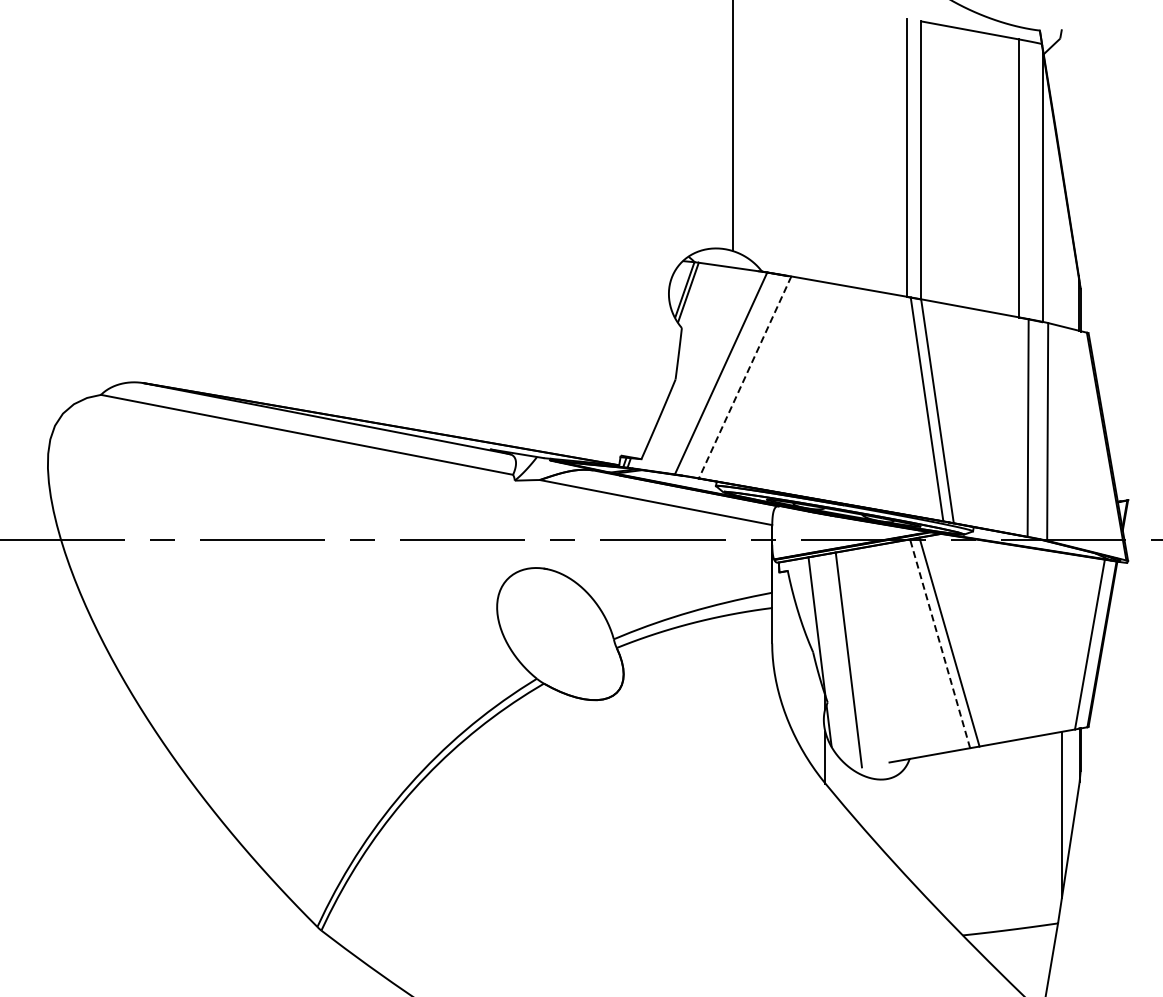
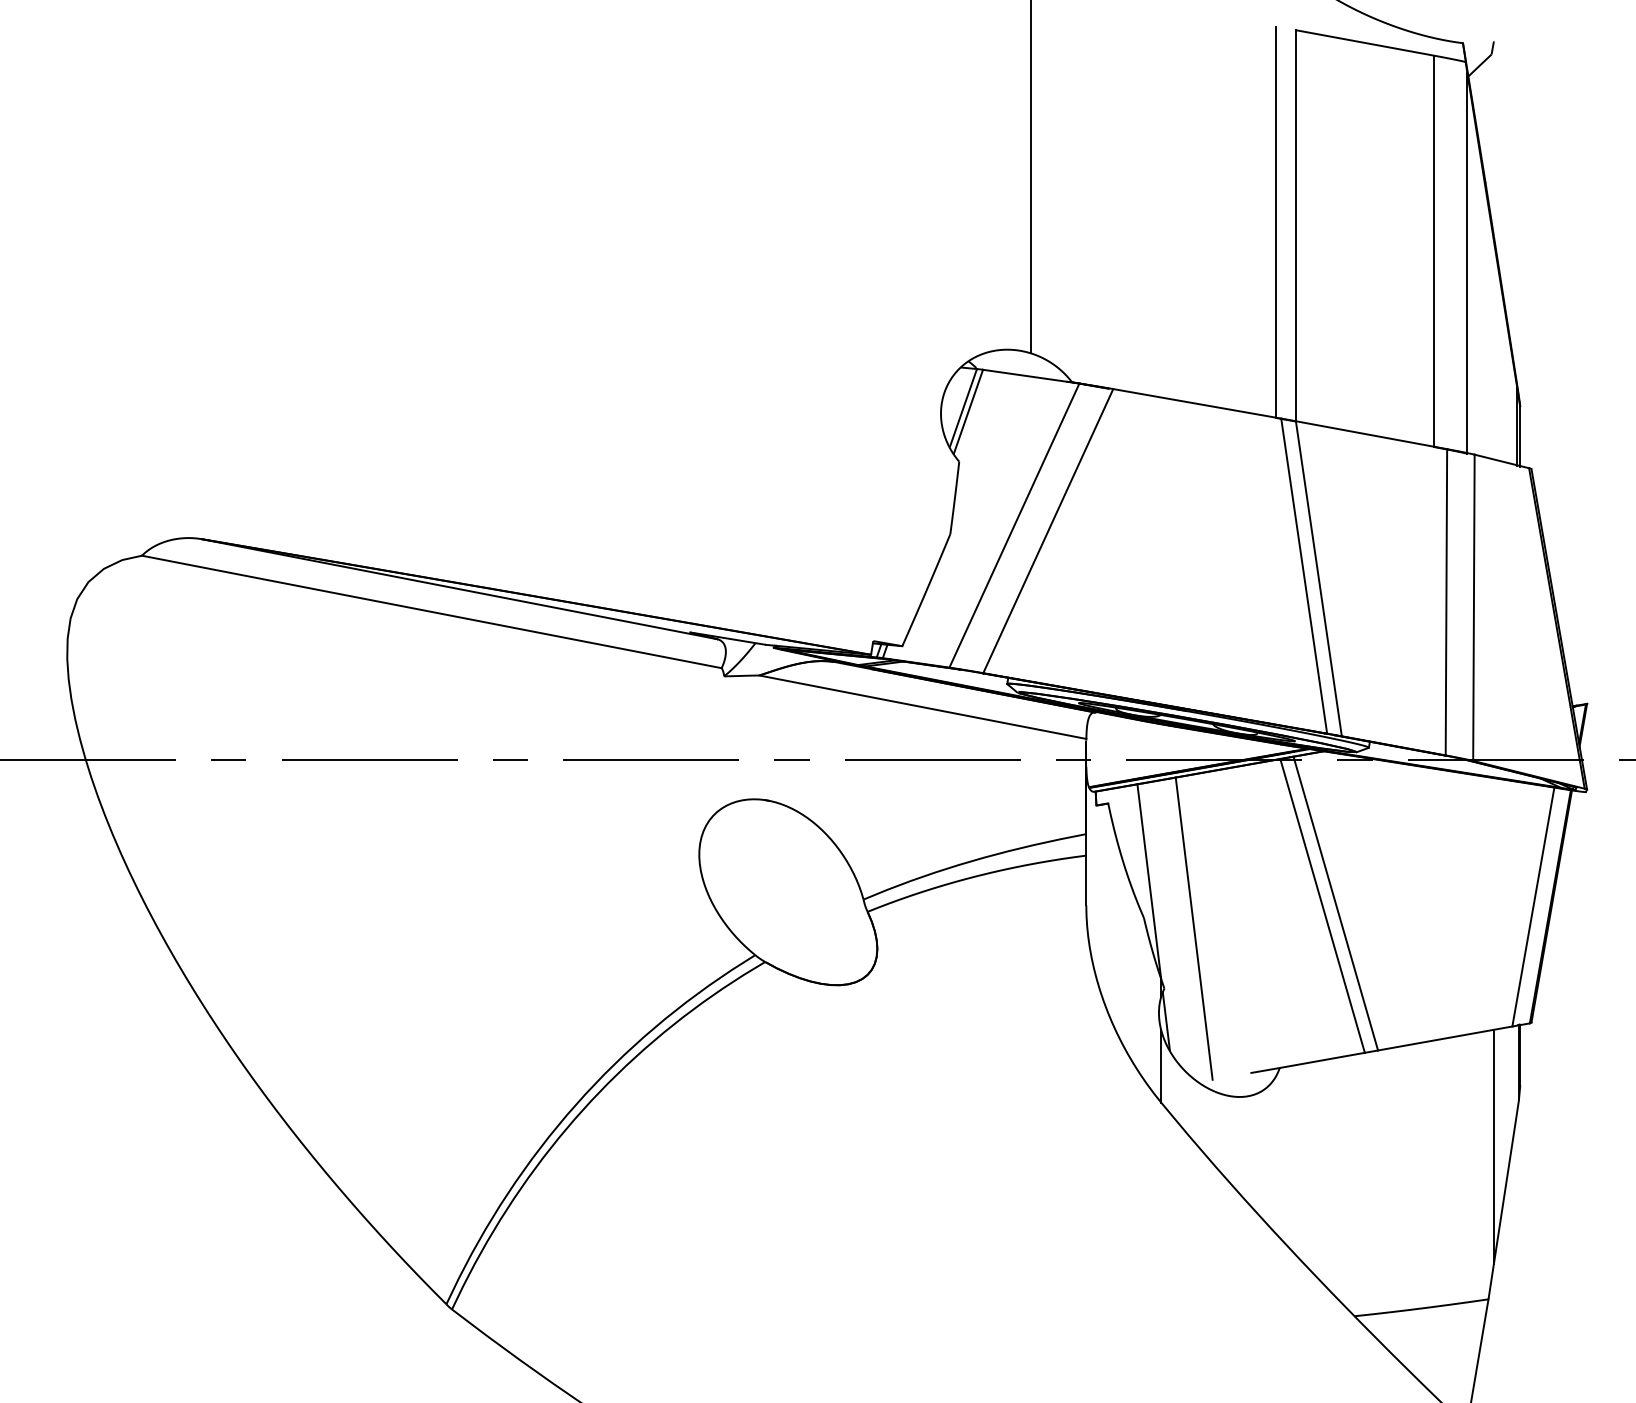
line: (744, 377) -> (1047, 531), dashed -> solid
line: (940, 643) -> (1323, 905), dashed -> solid

